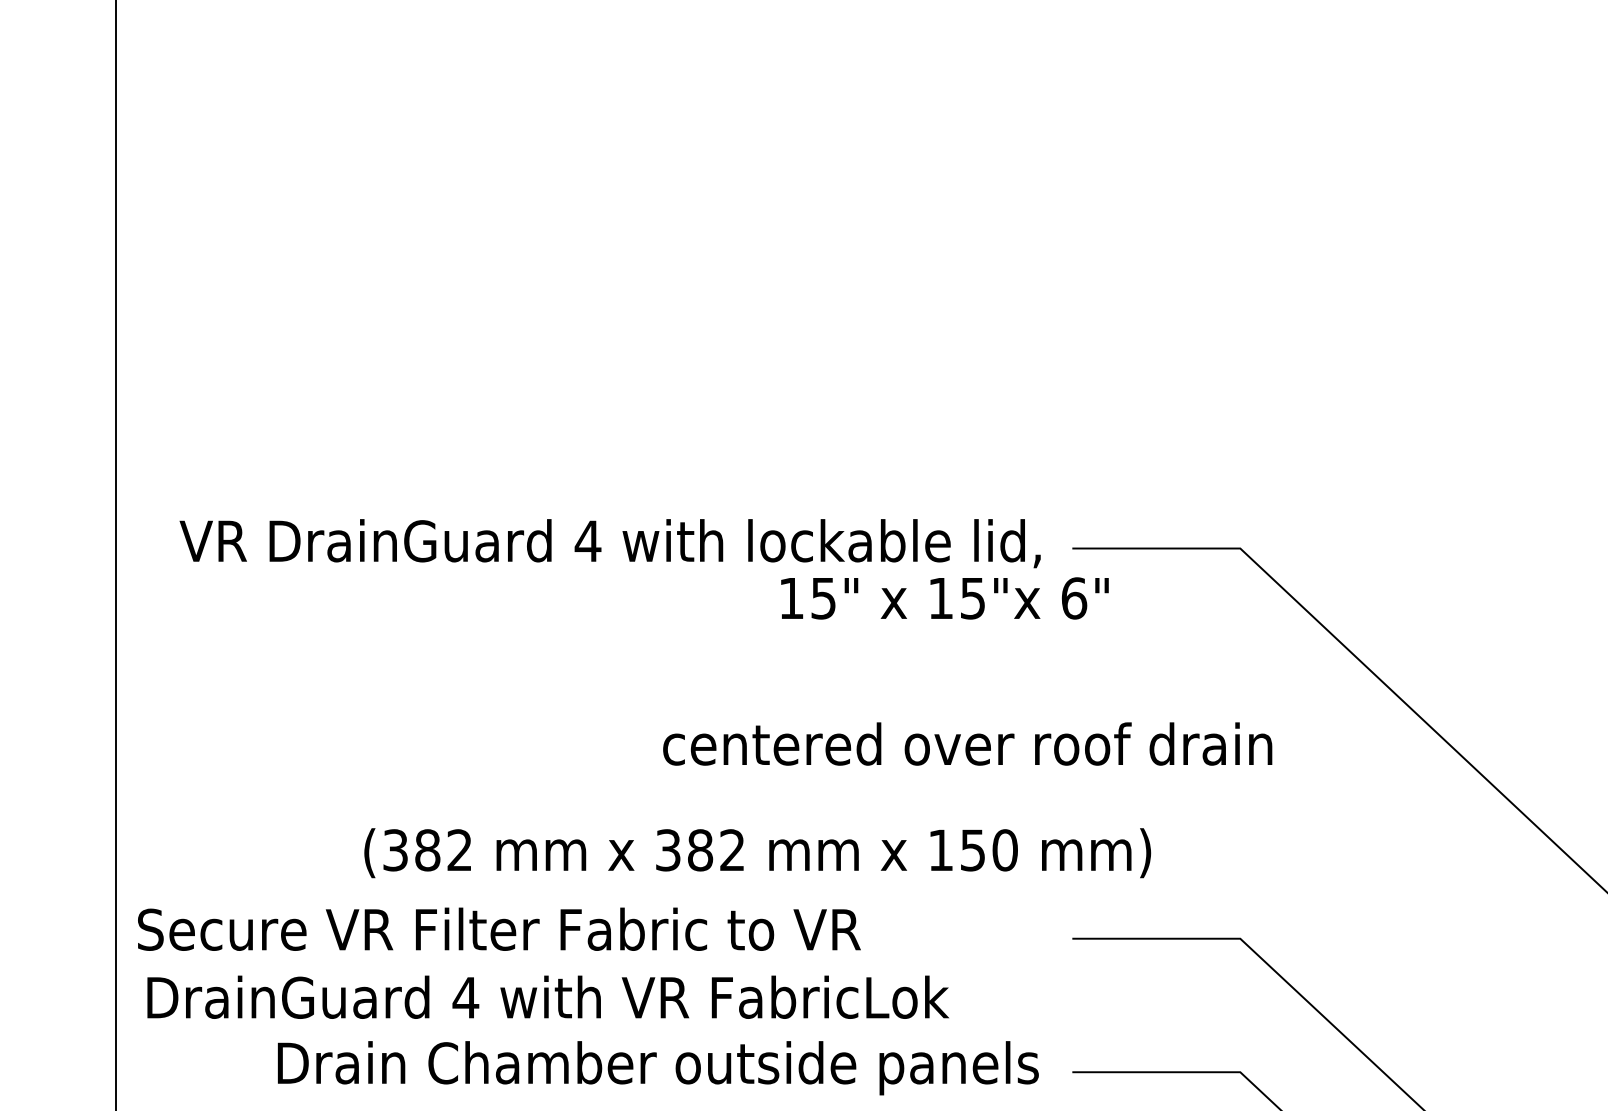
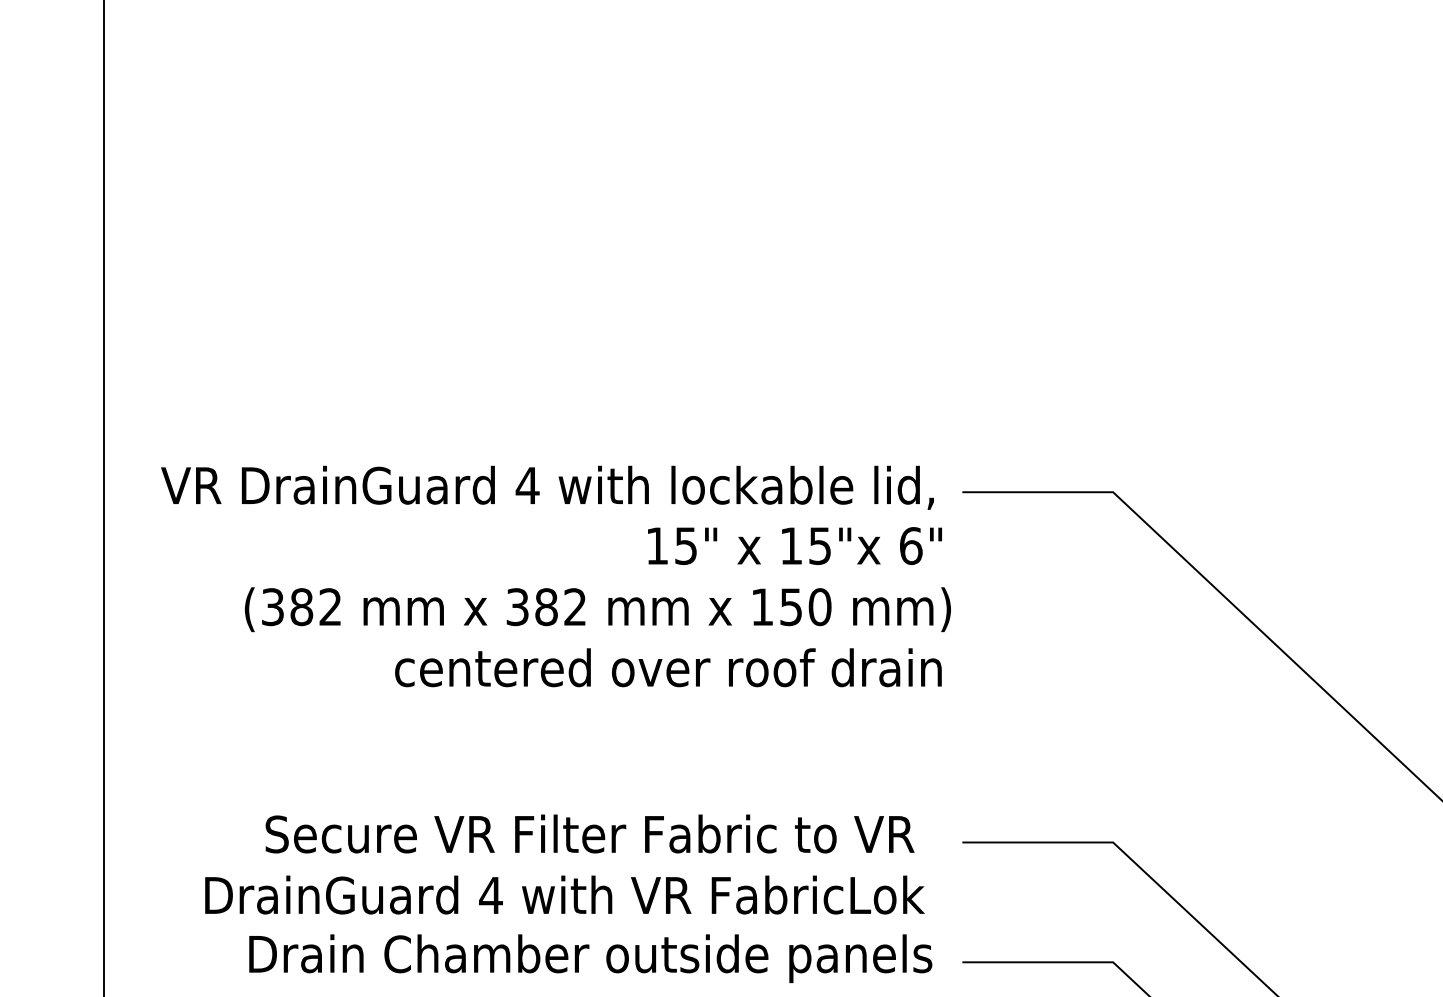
text: (944, 597) -> (794, 545), moved
text: (967, 743) -> (668, 667), moved
text: (757, 852) -> (597, 609), moved
text: (498, 928) -> (589, 833), moved
text: (547, 996) -> (564, 894), moved

